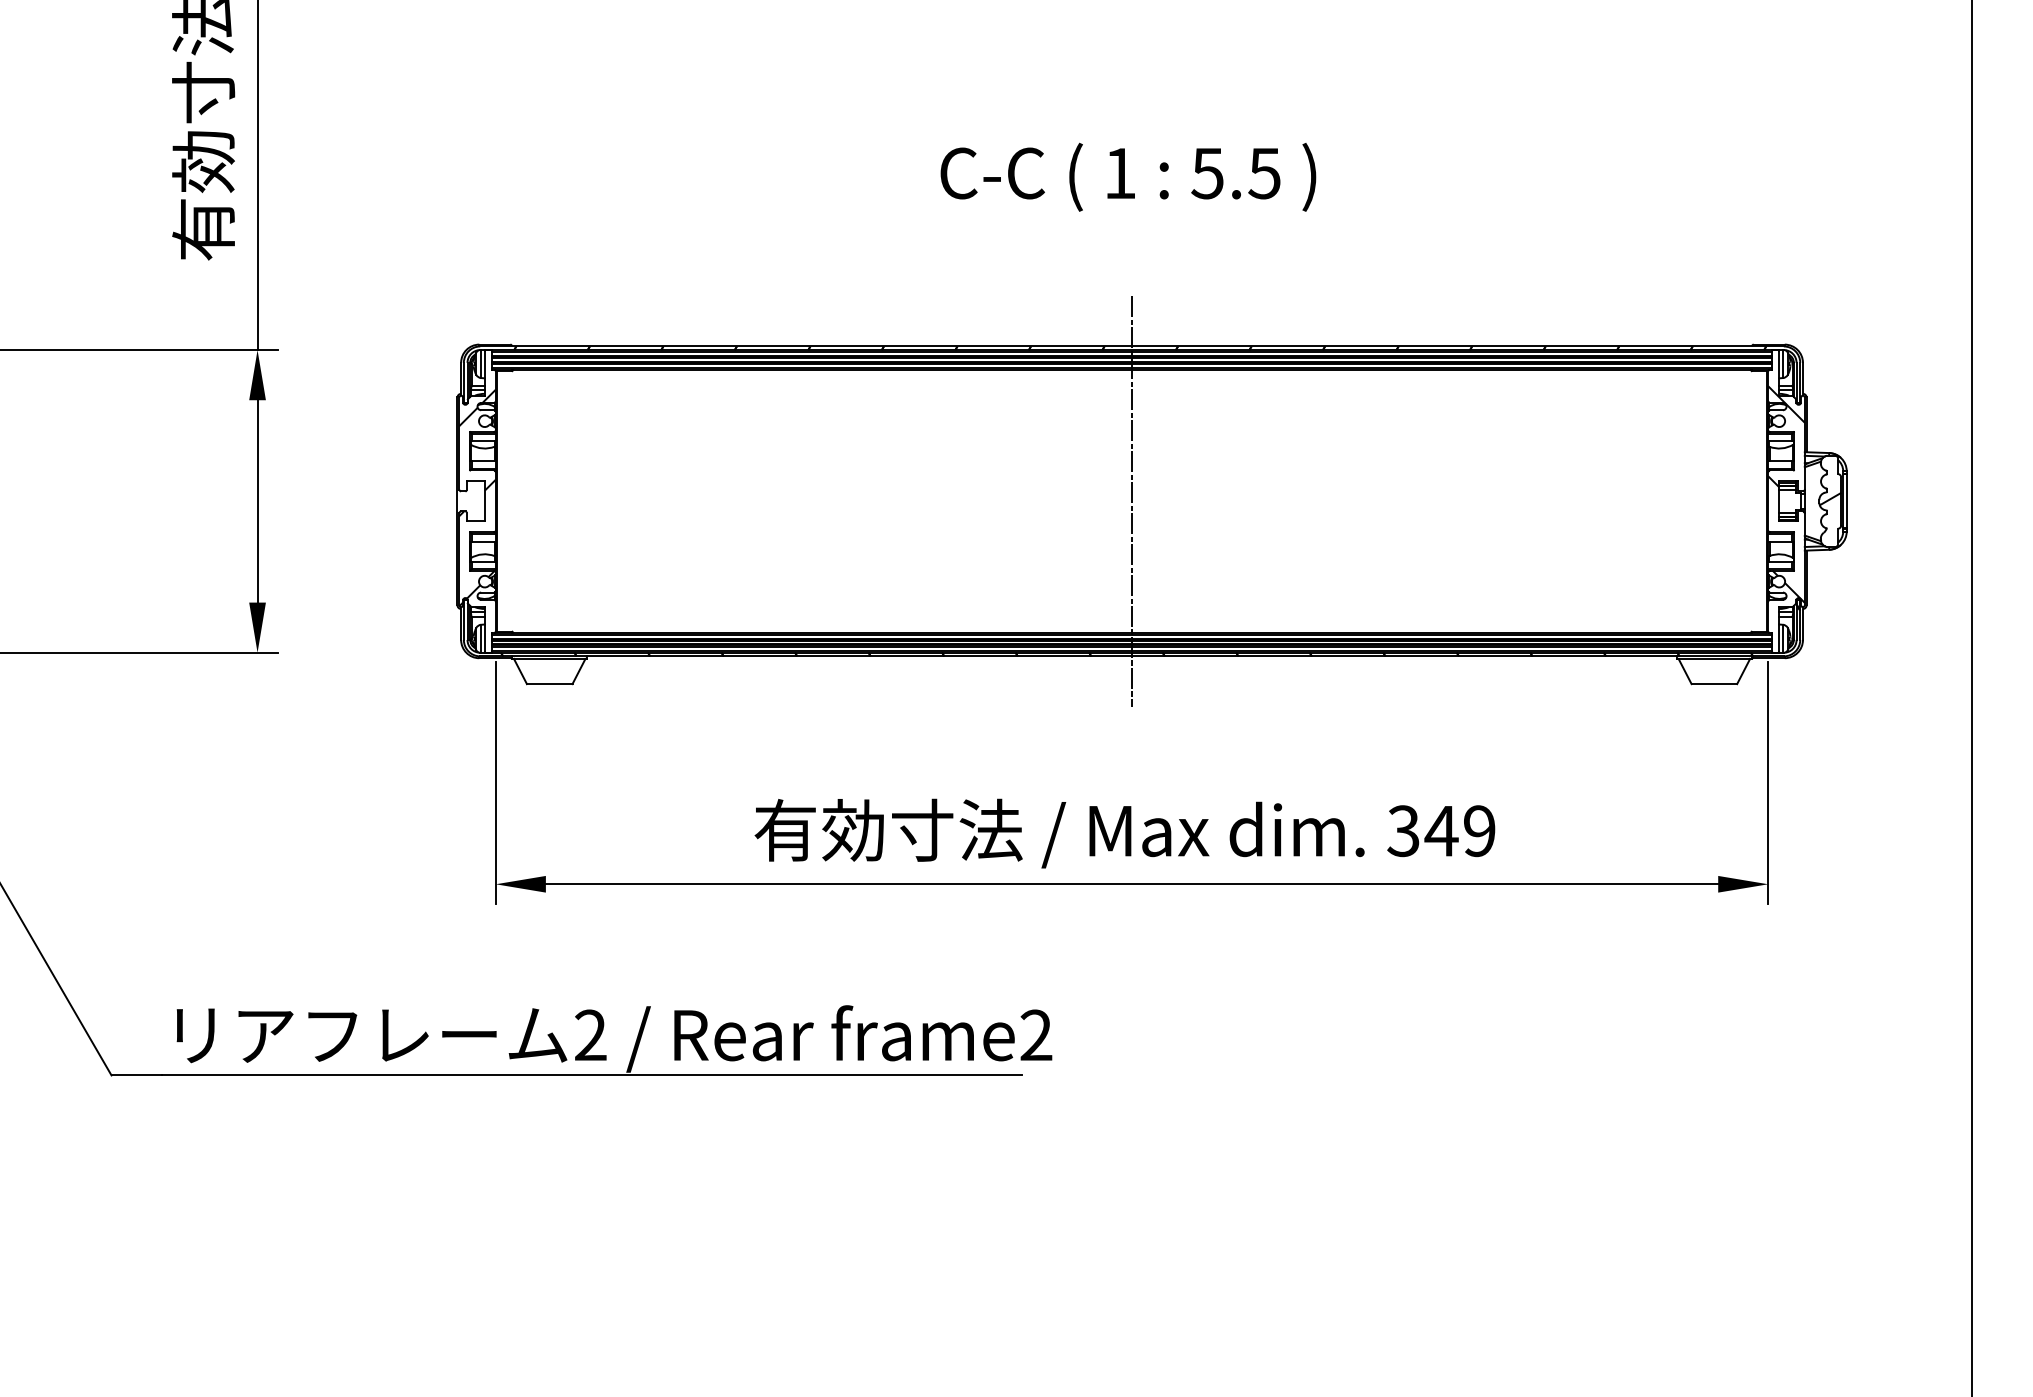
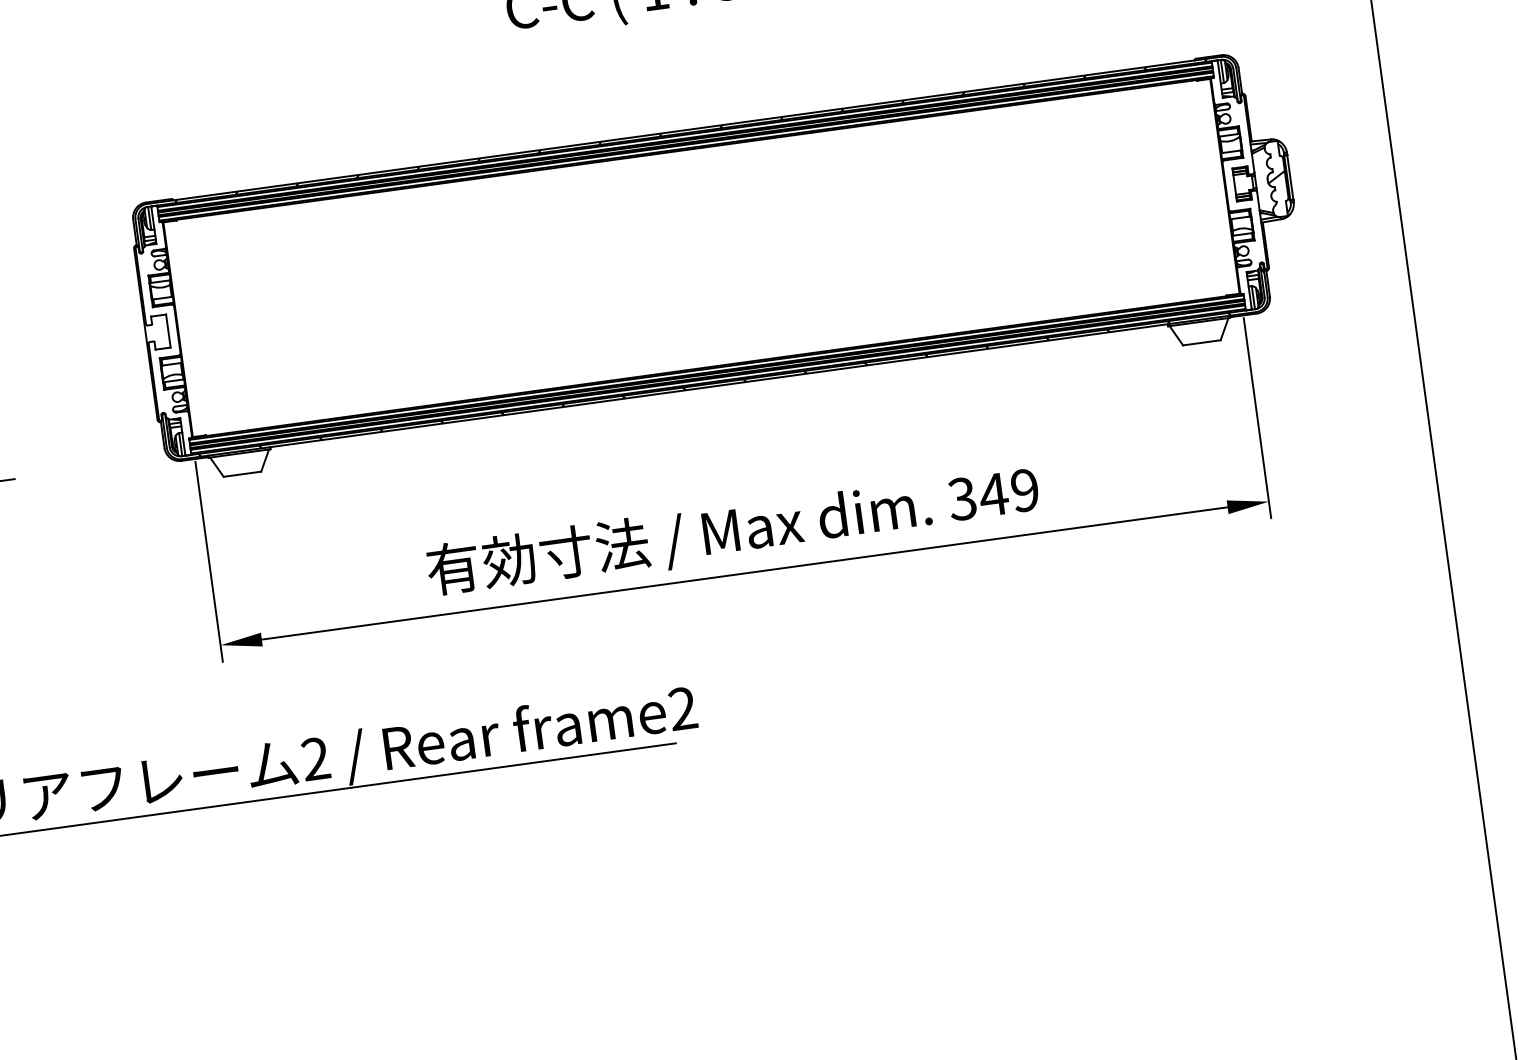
hatch: (1786, 494) -> (1239, 178), removed
hatch: (477, 497) -> (161, 328), removed
line: (1132, 501) -> (701, 258), removed

